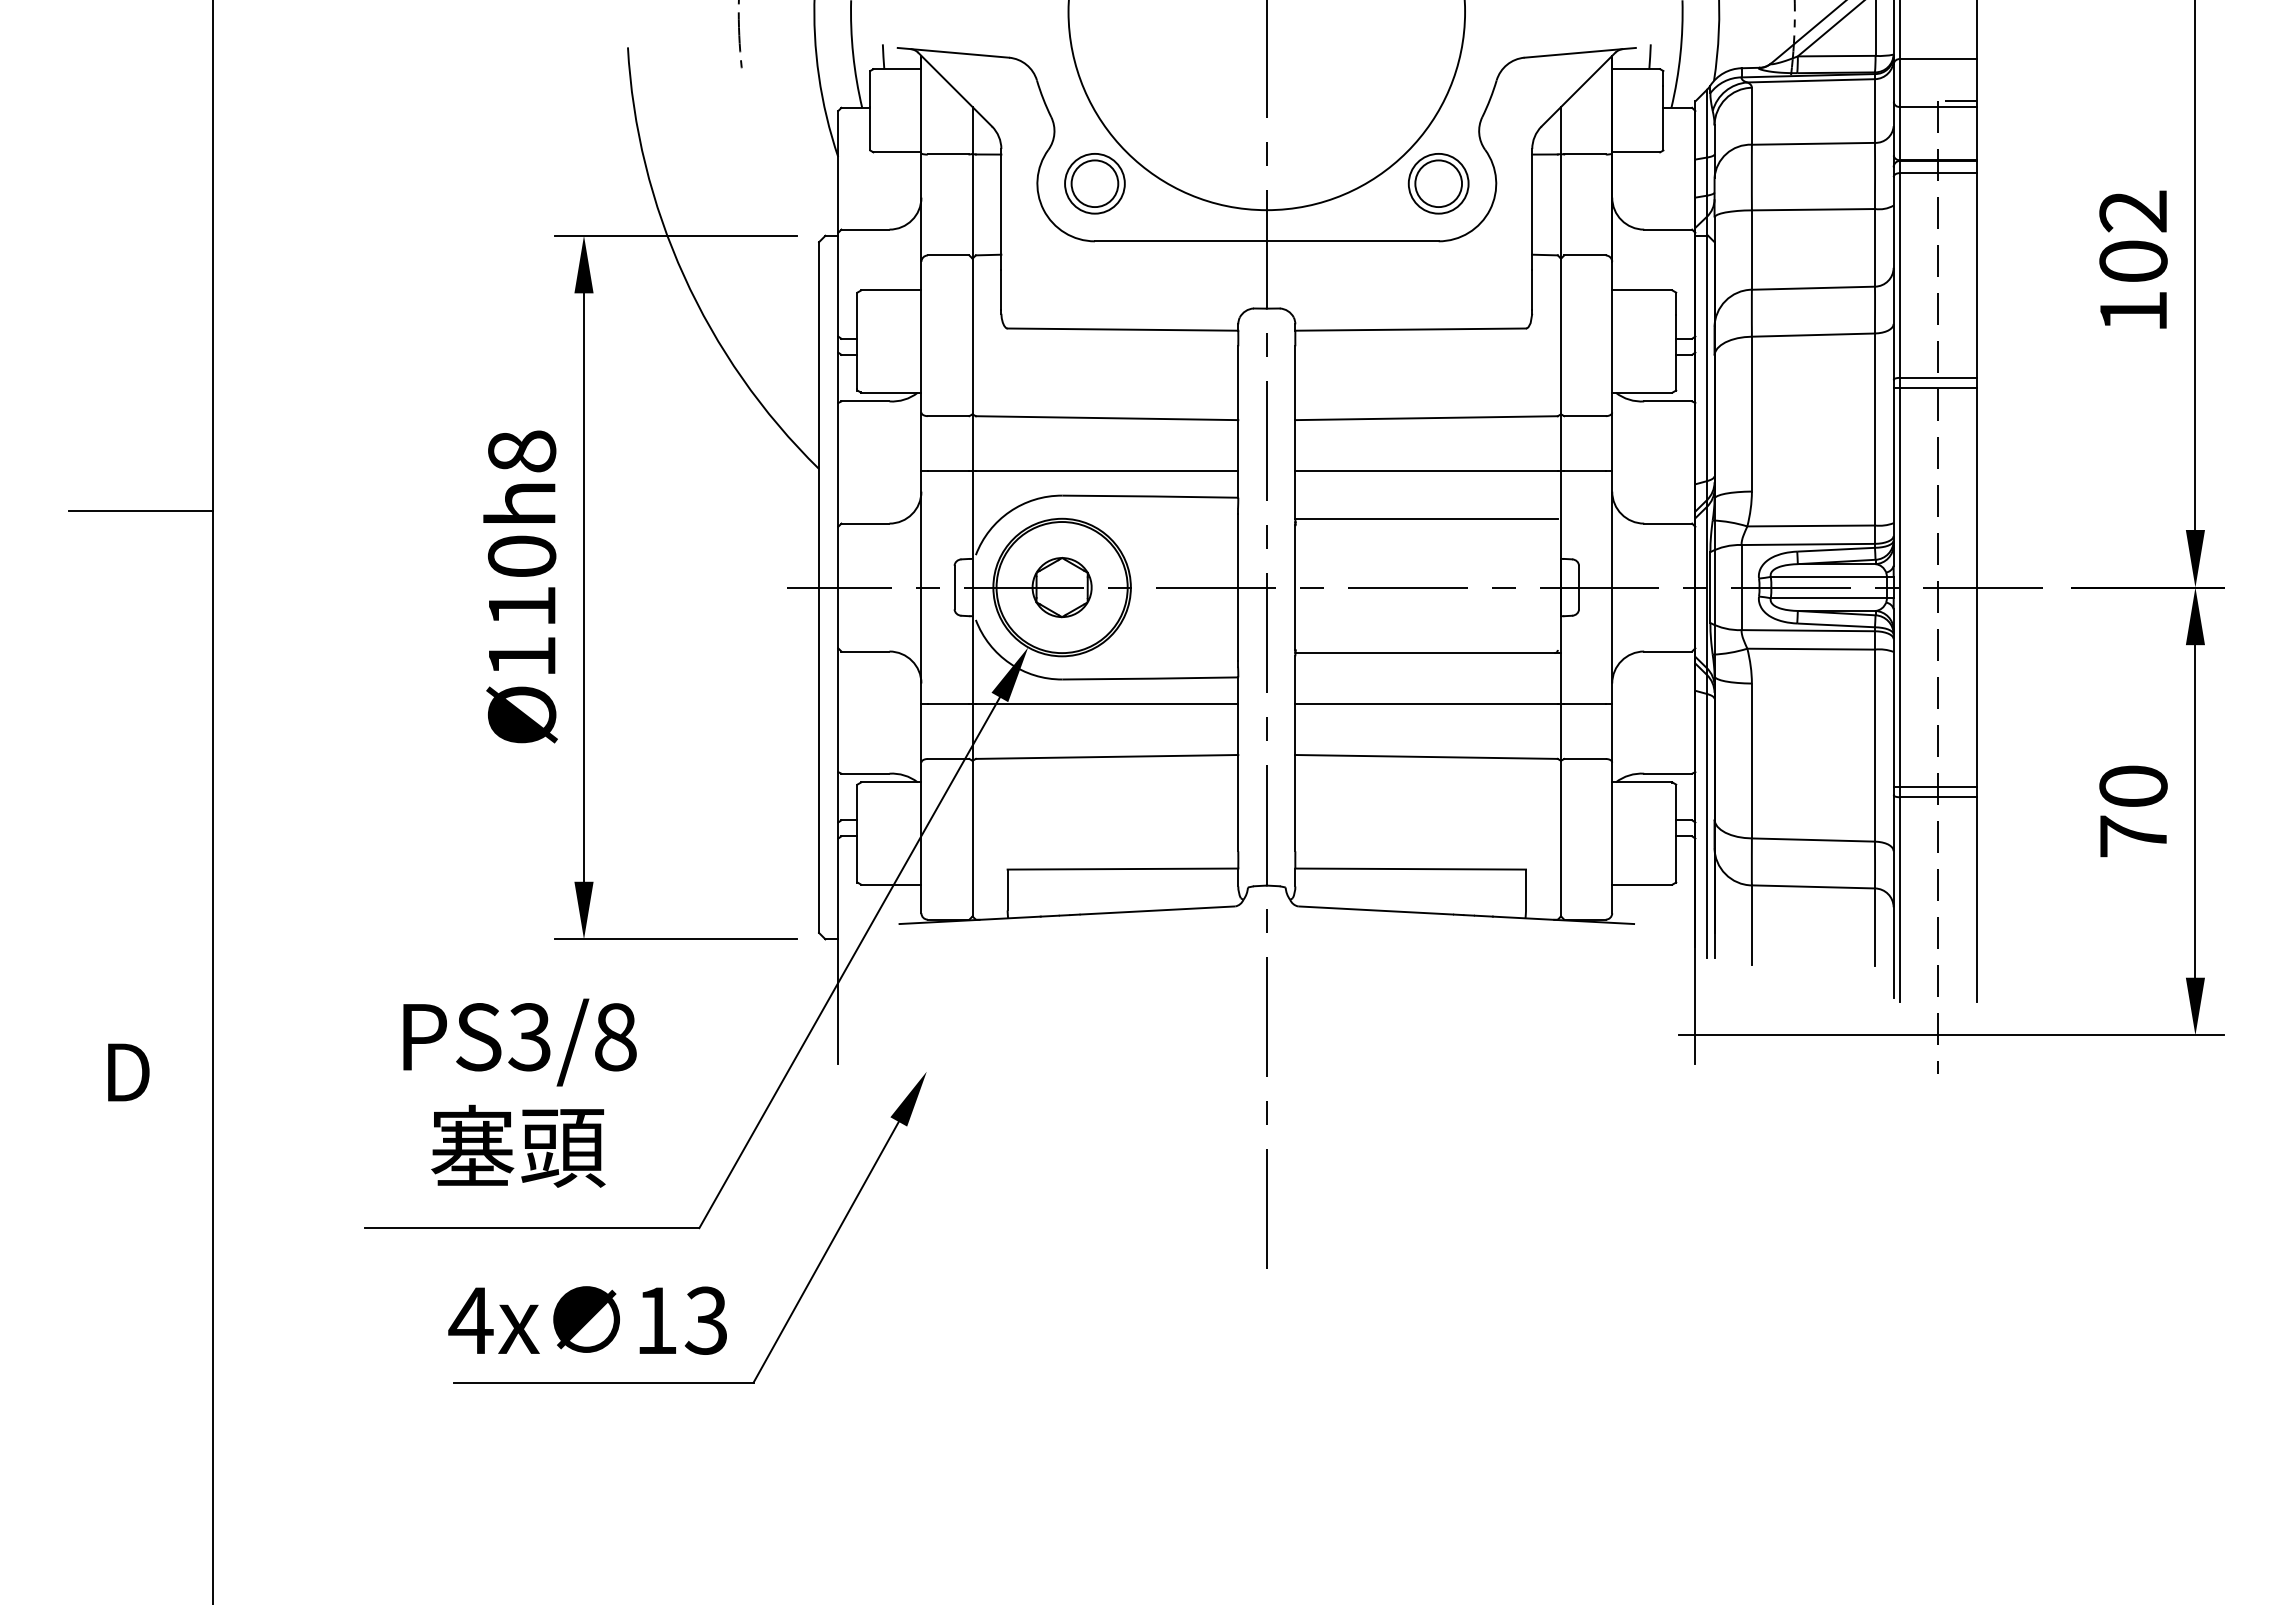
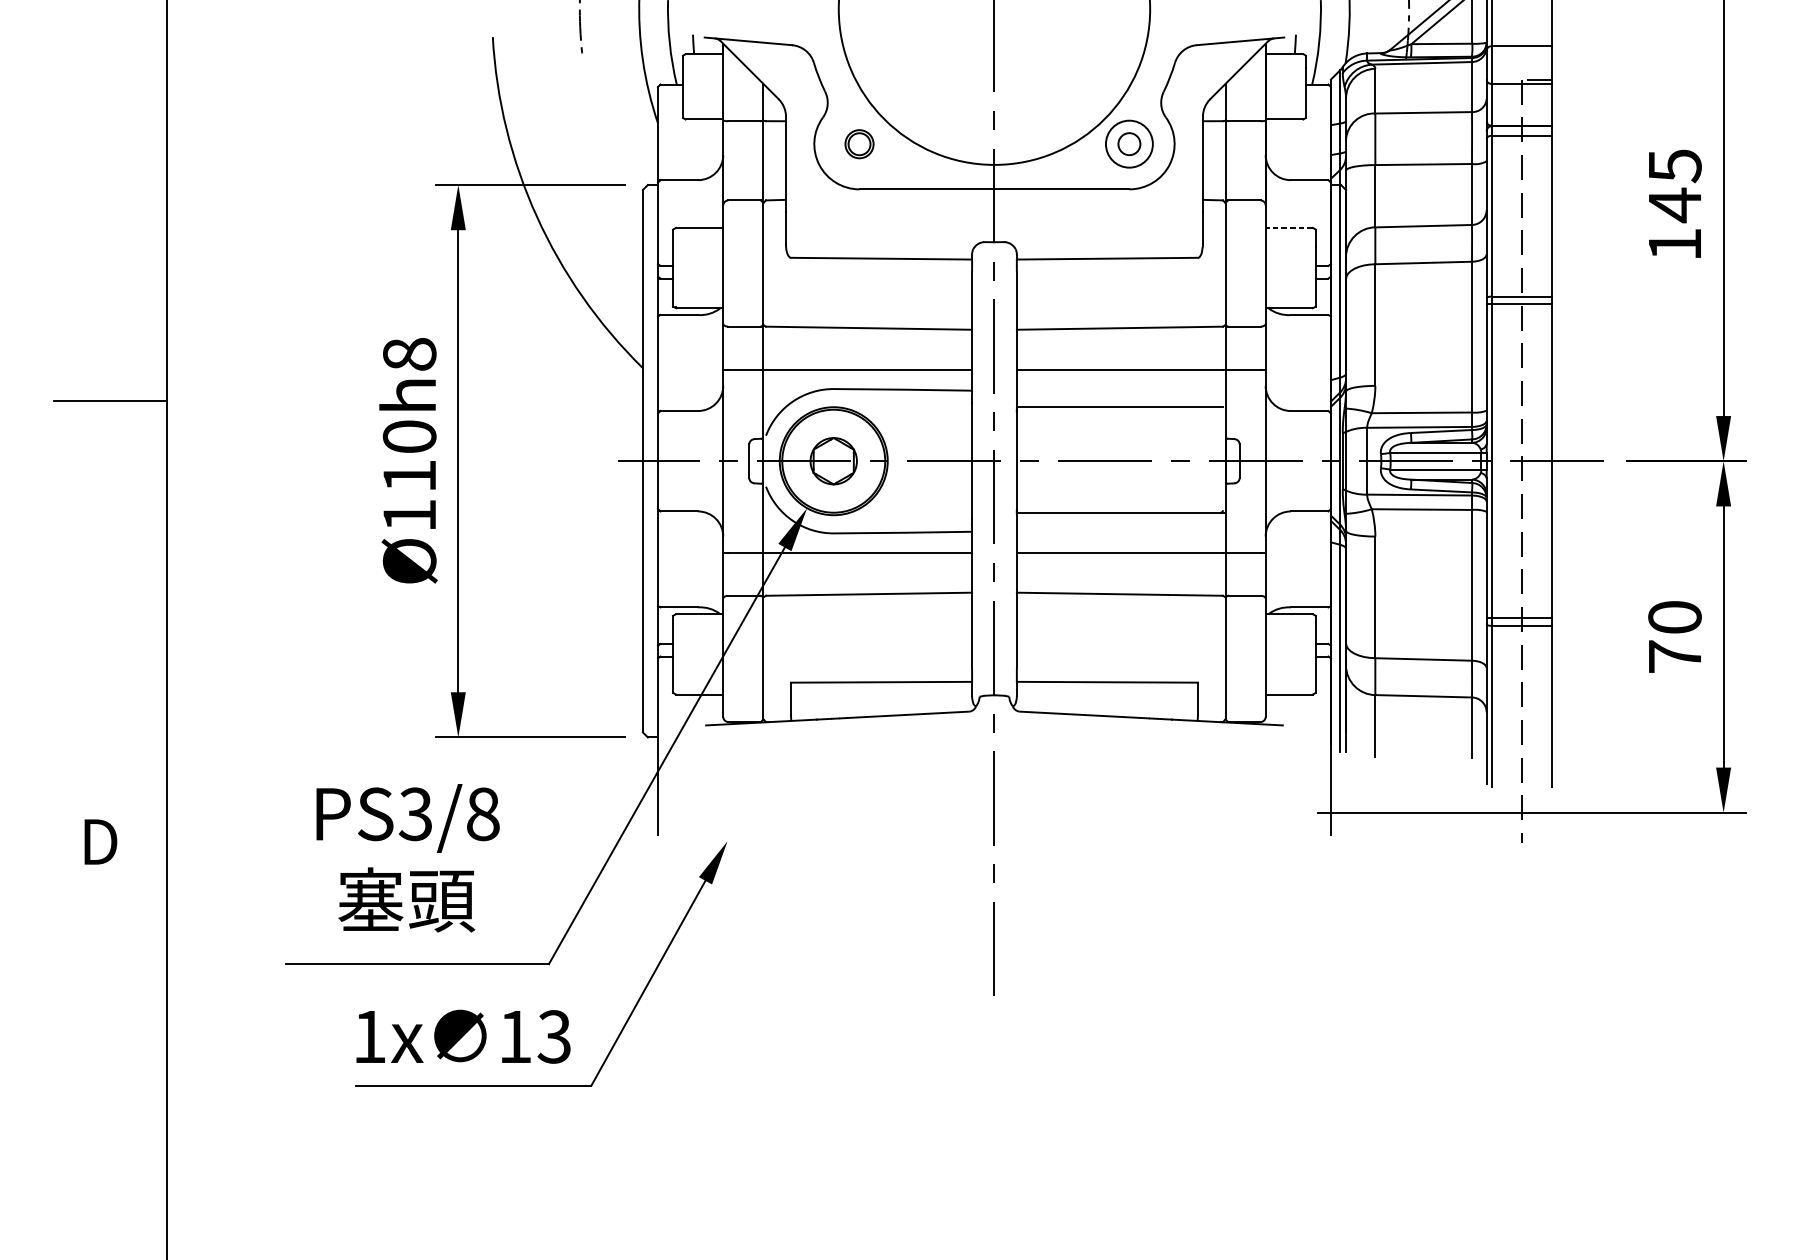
part: (1094, 183) -> (859, 143), size x0.6
circle: (1438, 183) -> (1129, 143), size x0.6
text: (2133, 237) -> (1674, 186), 102 -> 145
line: (1641, 290) -> (1288, 227), solid -> dashed
text: (470, 1320) -> (369, 1036), 4x -> 1x

